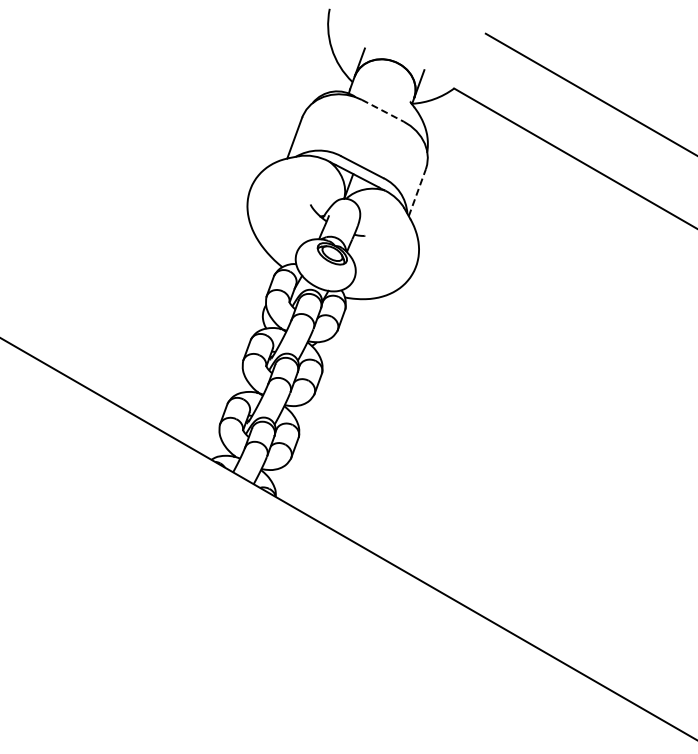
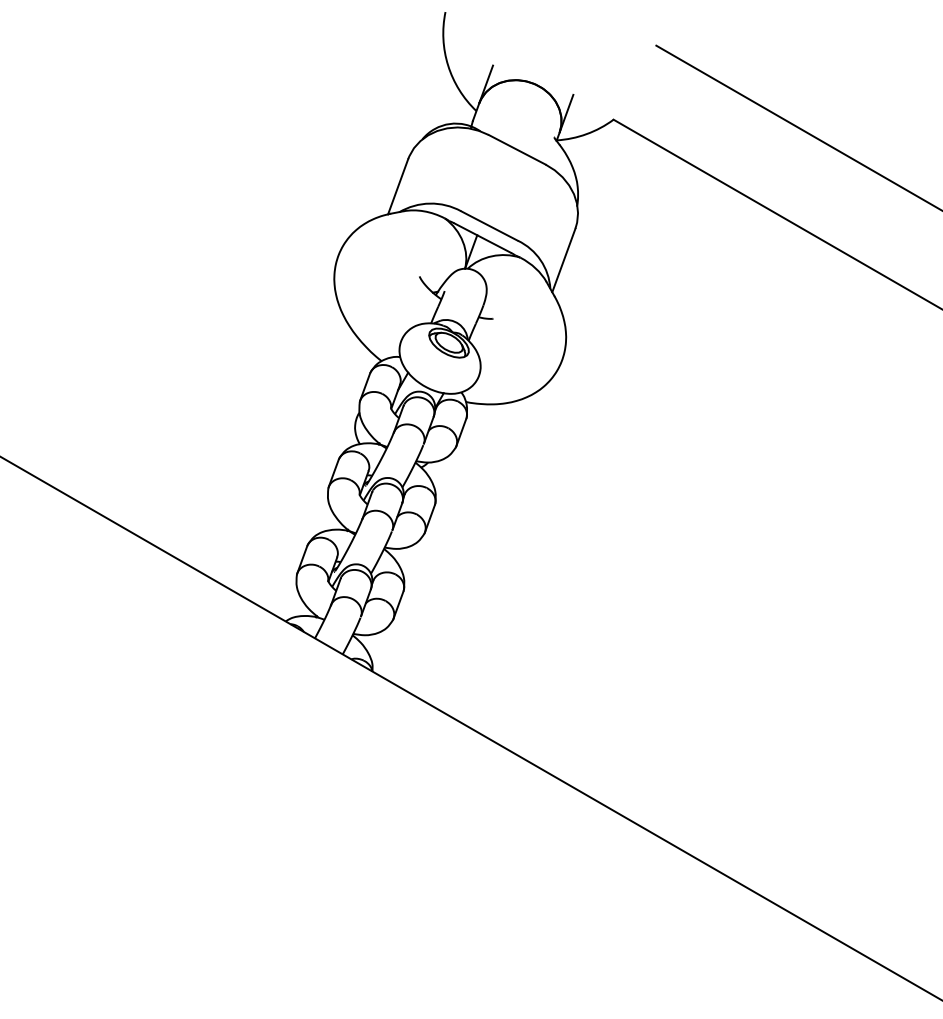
line: (382, 110) -> (516, 149), dashed -> solid
line: (417, 192) -> (564, 260), dashed -> solid

